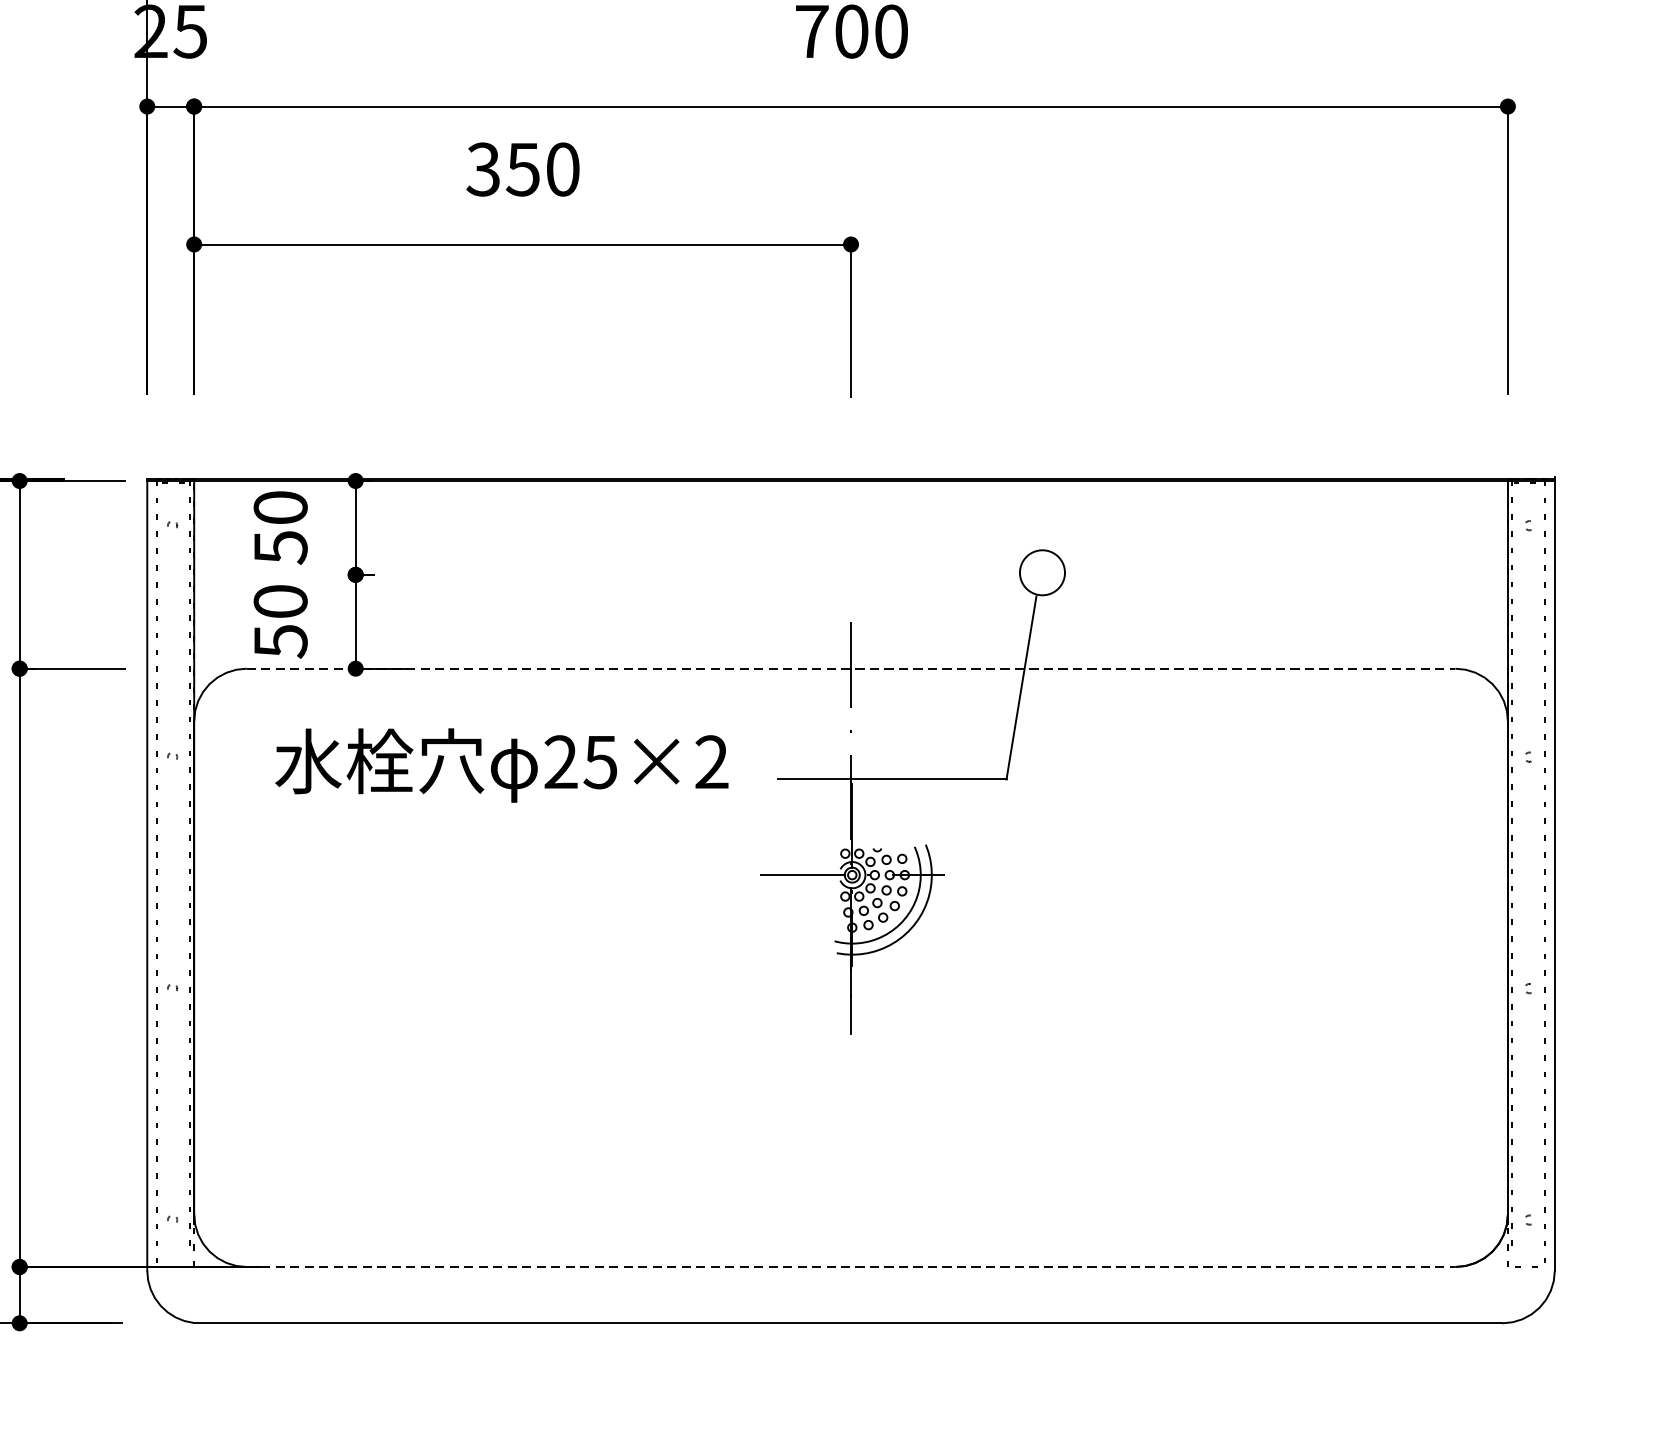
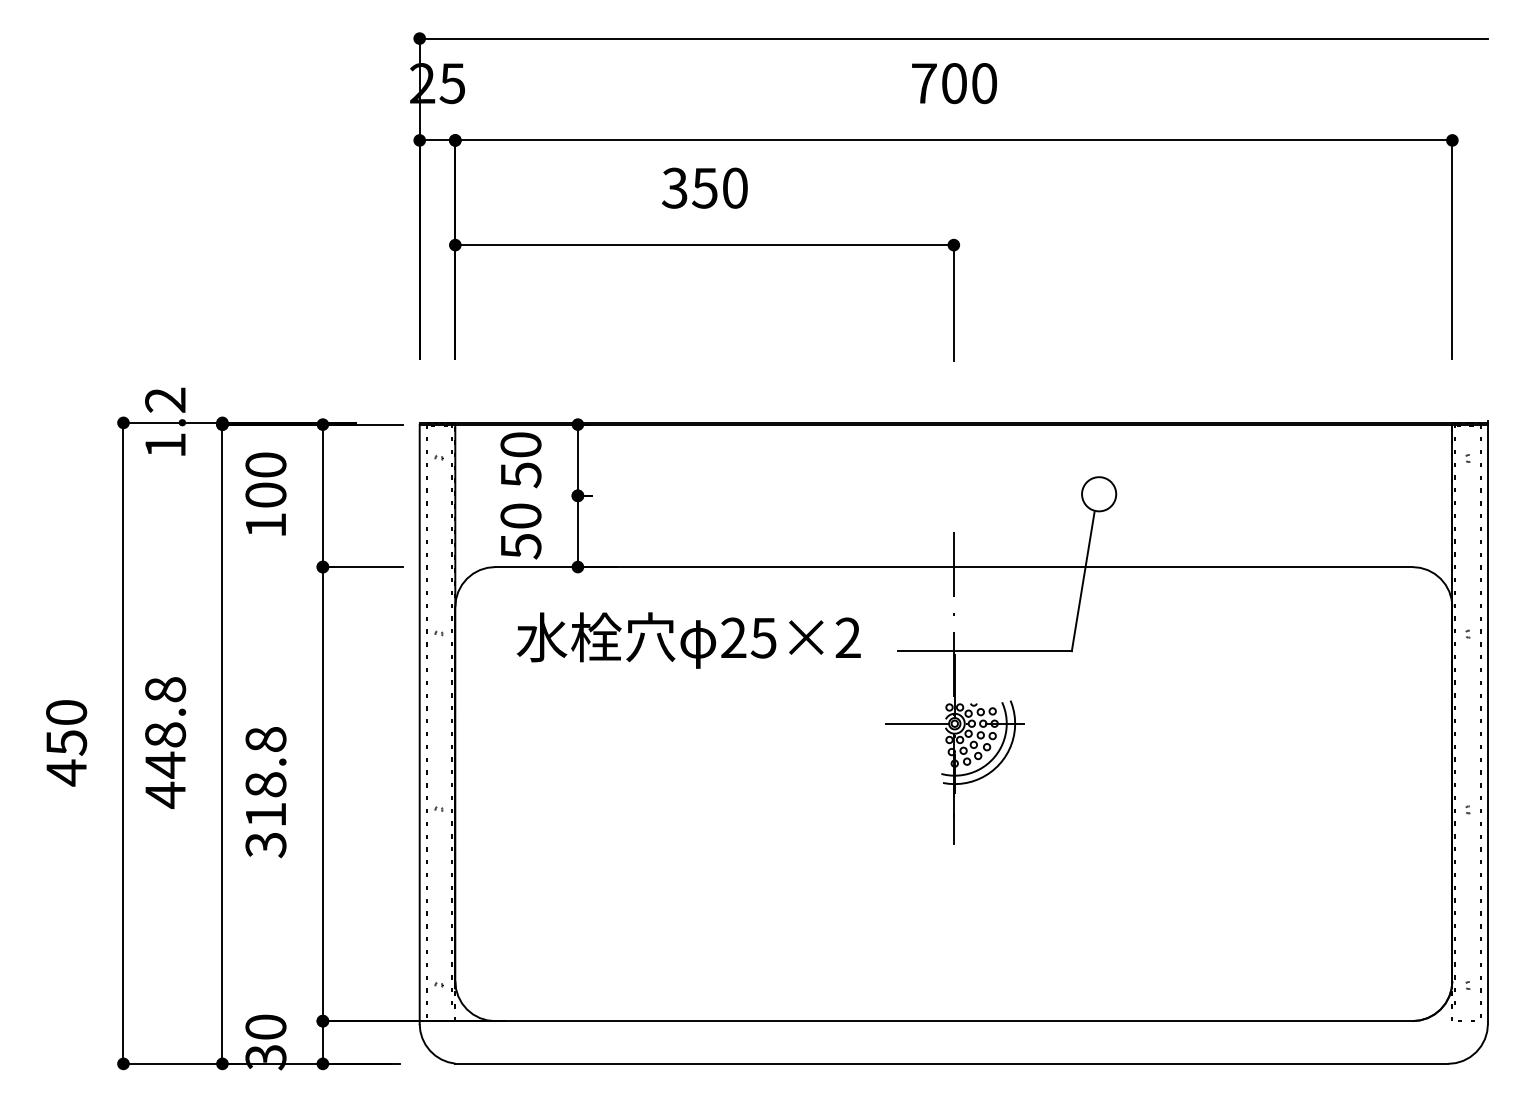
line: (850, 669) -> (953, 567), dashed -> solid
line: (850, 1267) -> (953, 1021), dashed -> solid

